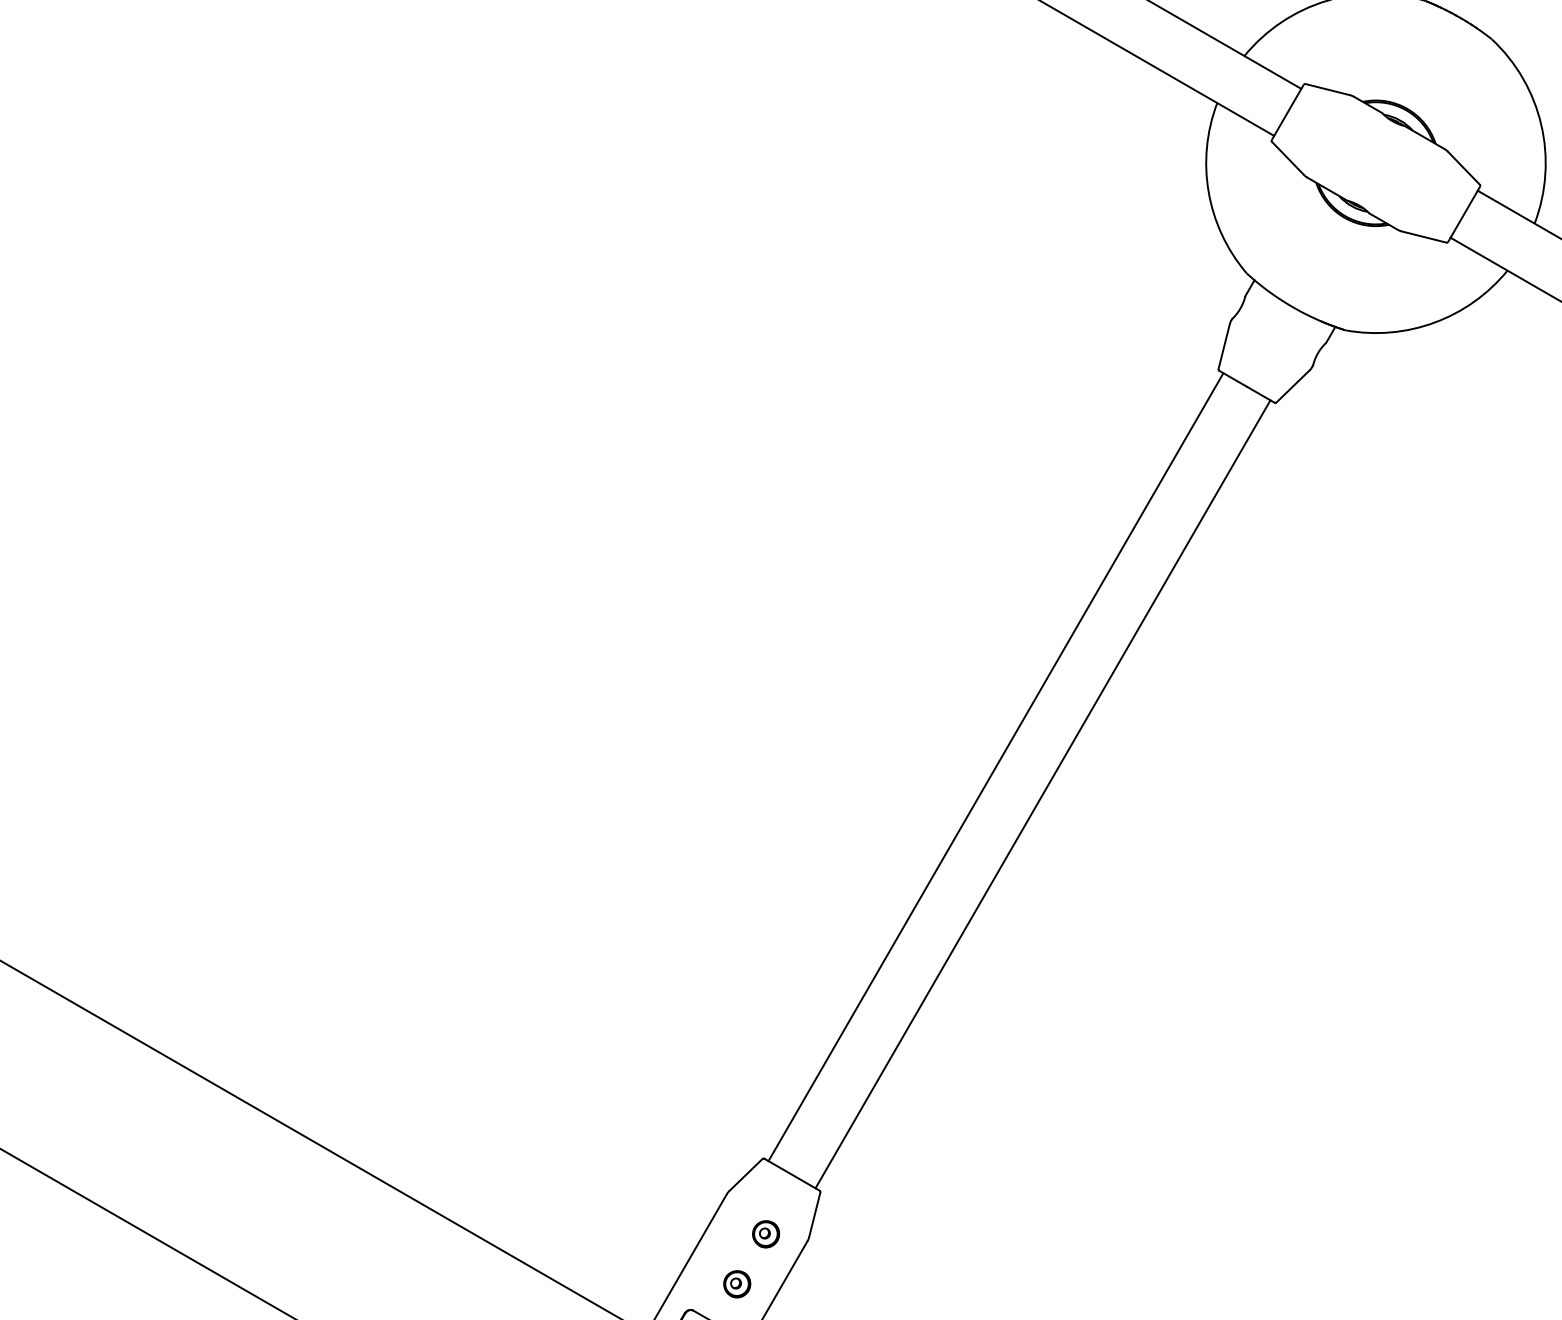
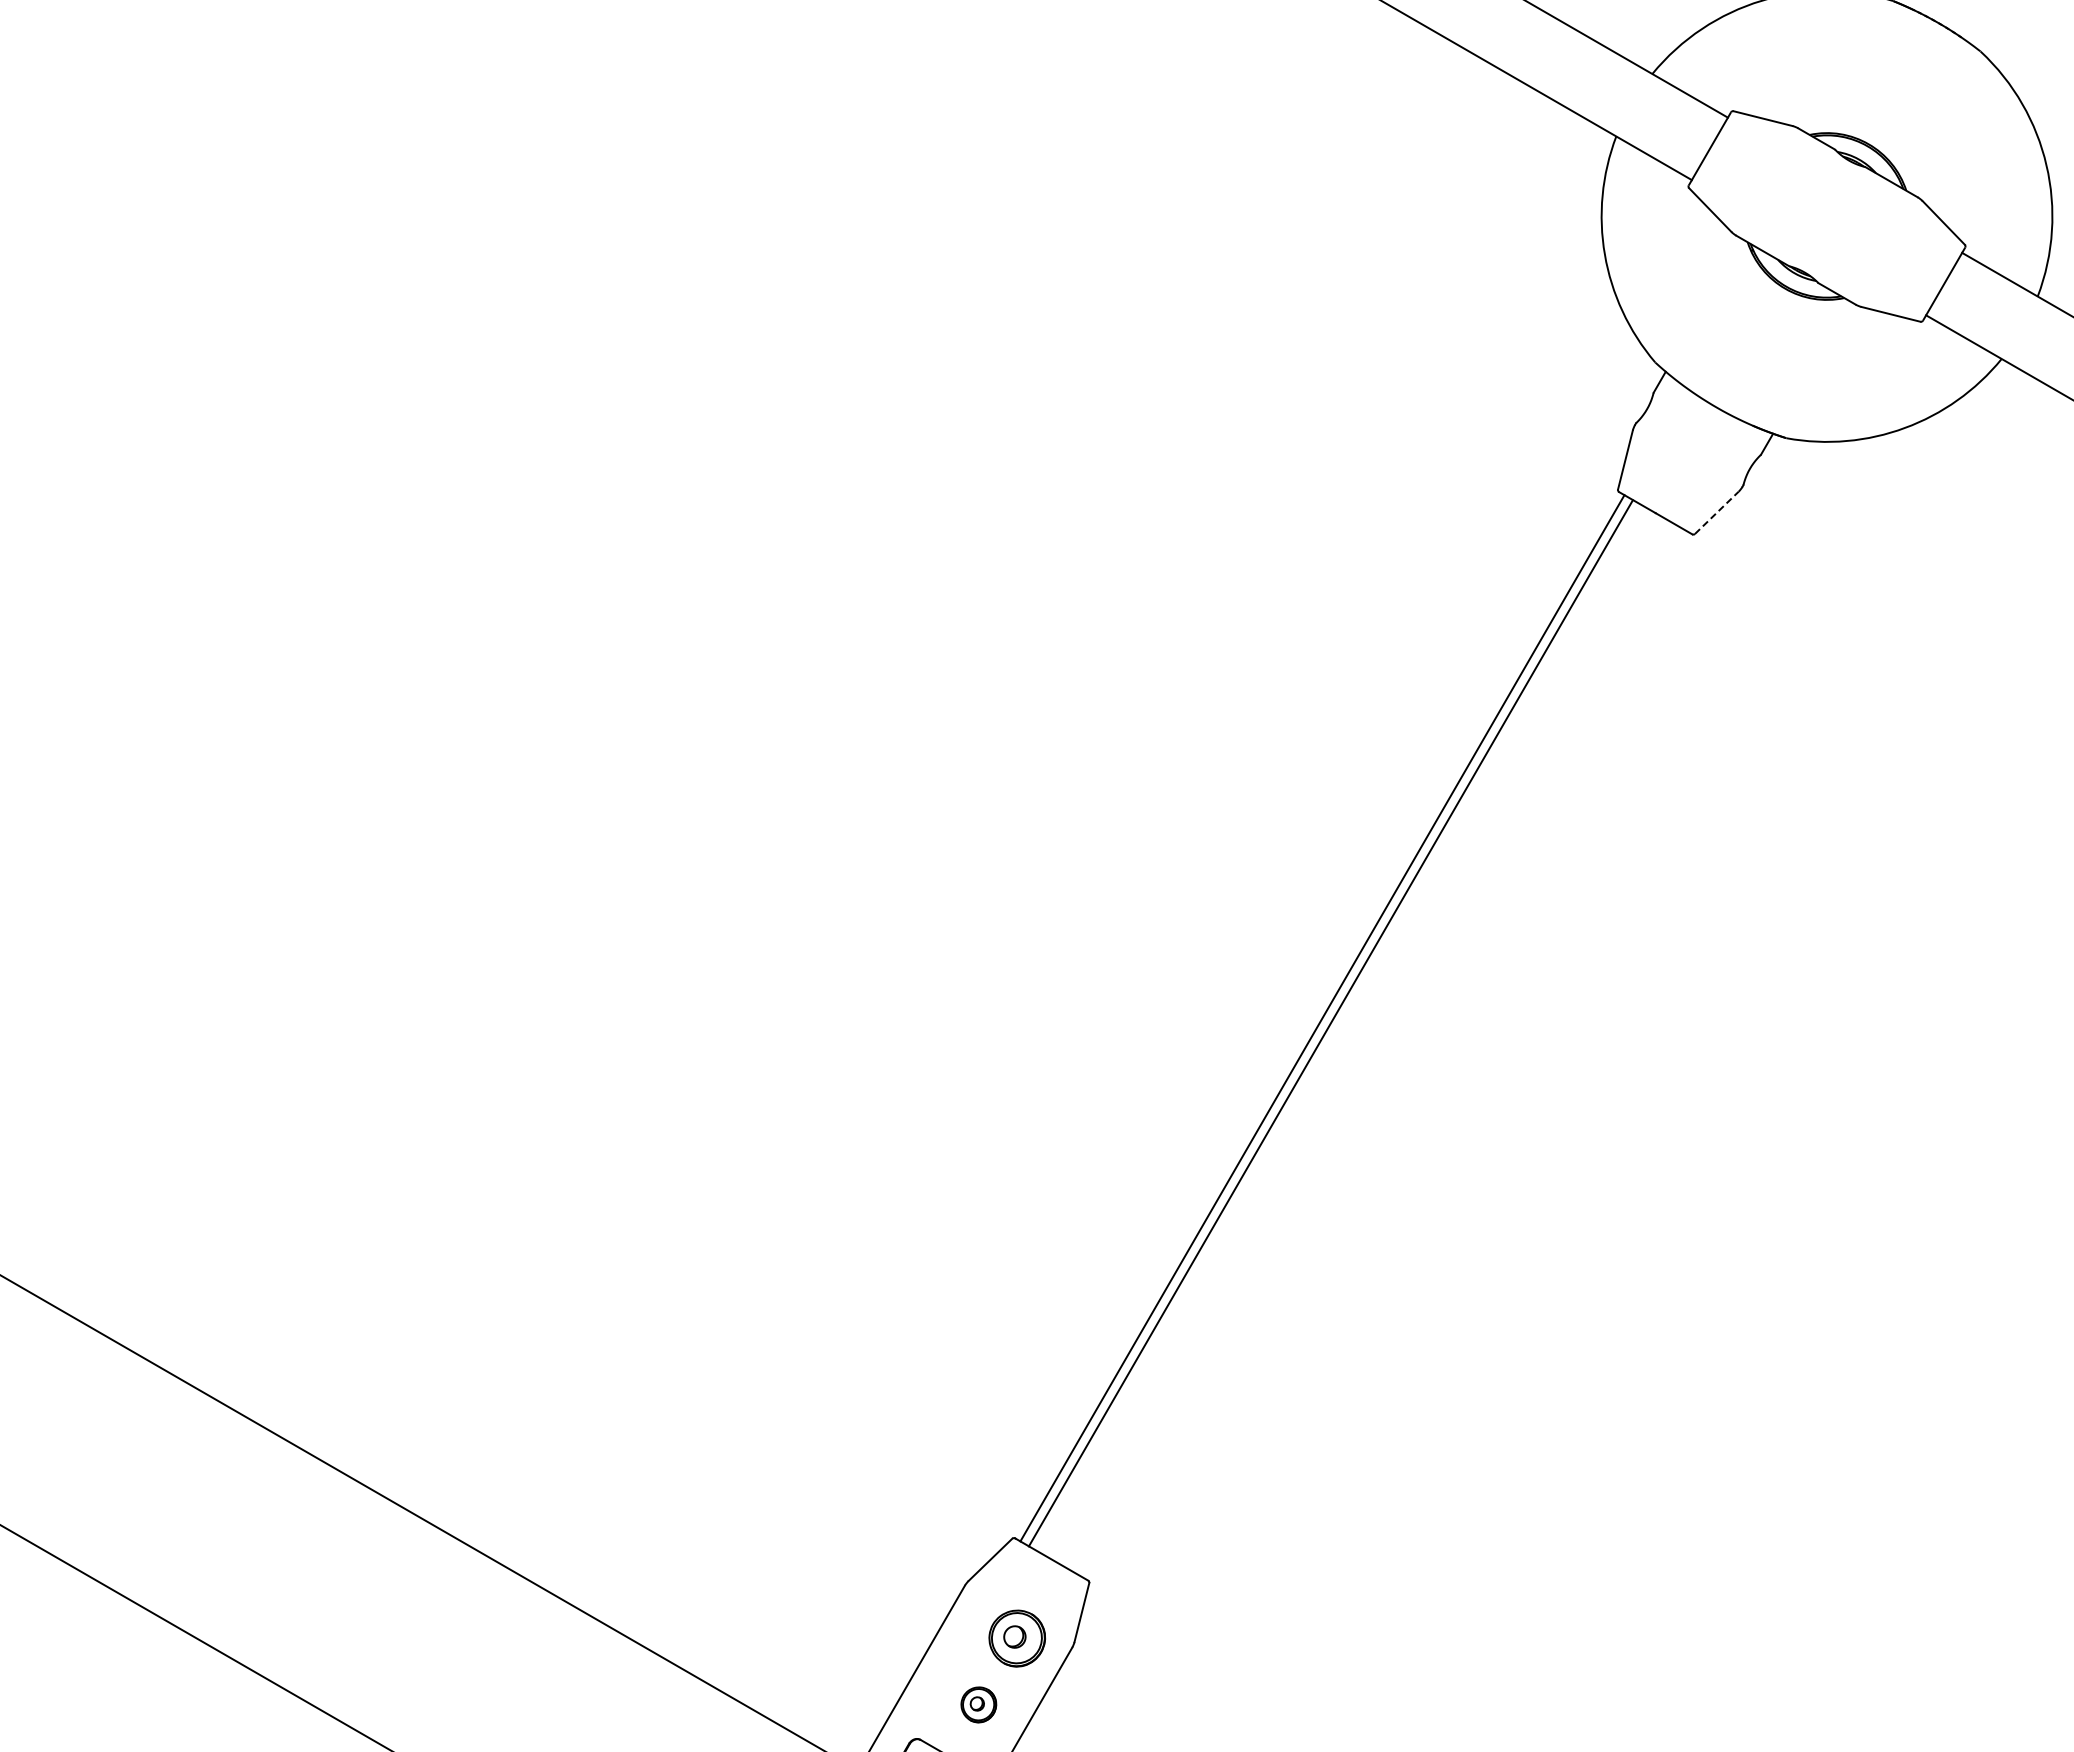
line: (1293, 386) -> (1717, 512), solid -> dashed
line: (1042, 794) -> (1330, 1023), moved
part: (765, 1234) -> (1016, 1638), size x1.6

